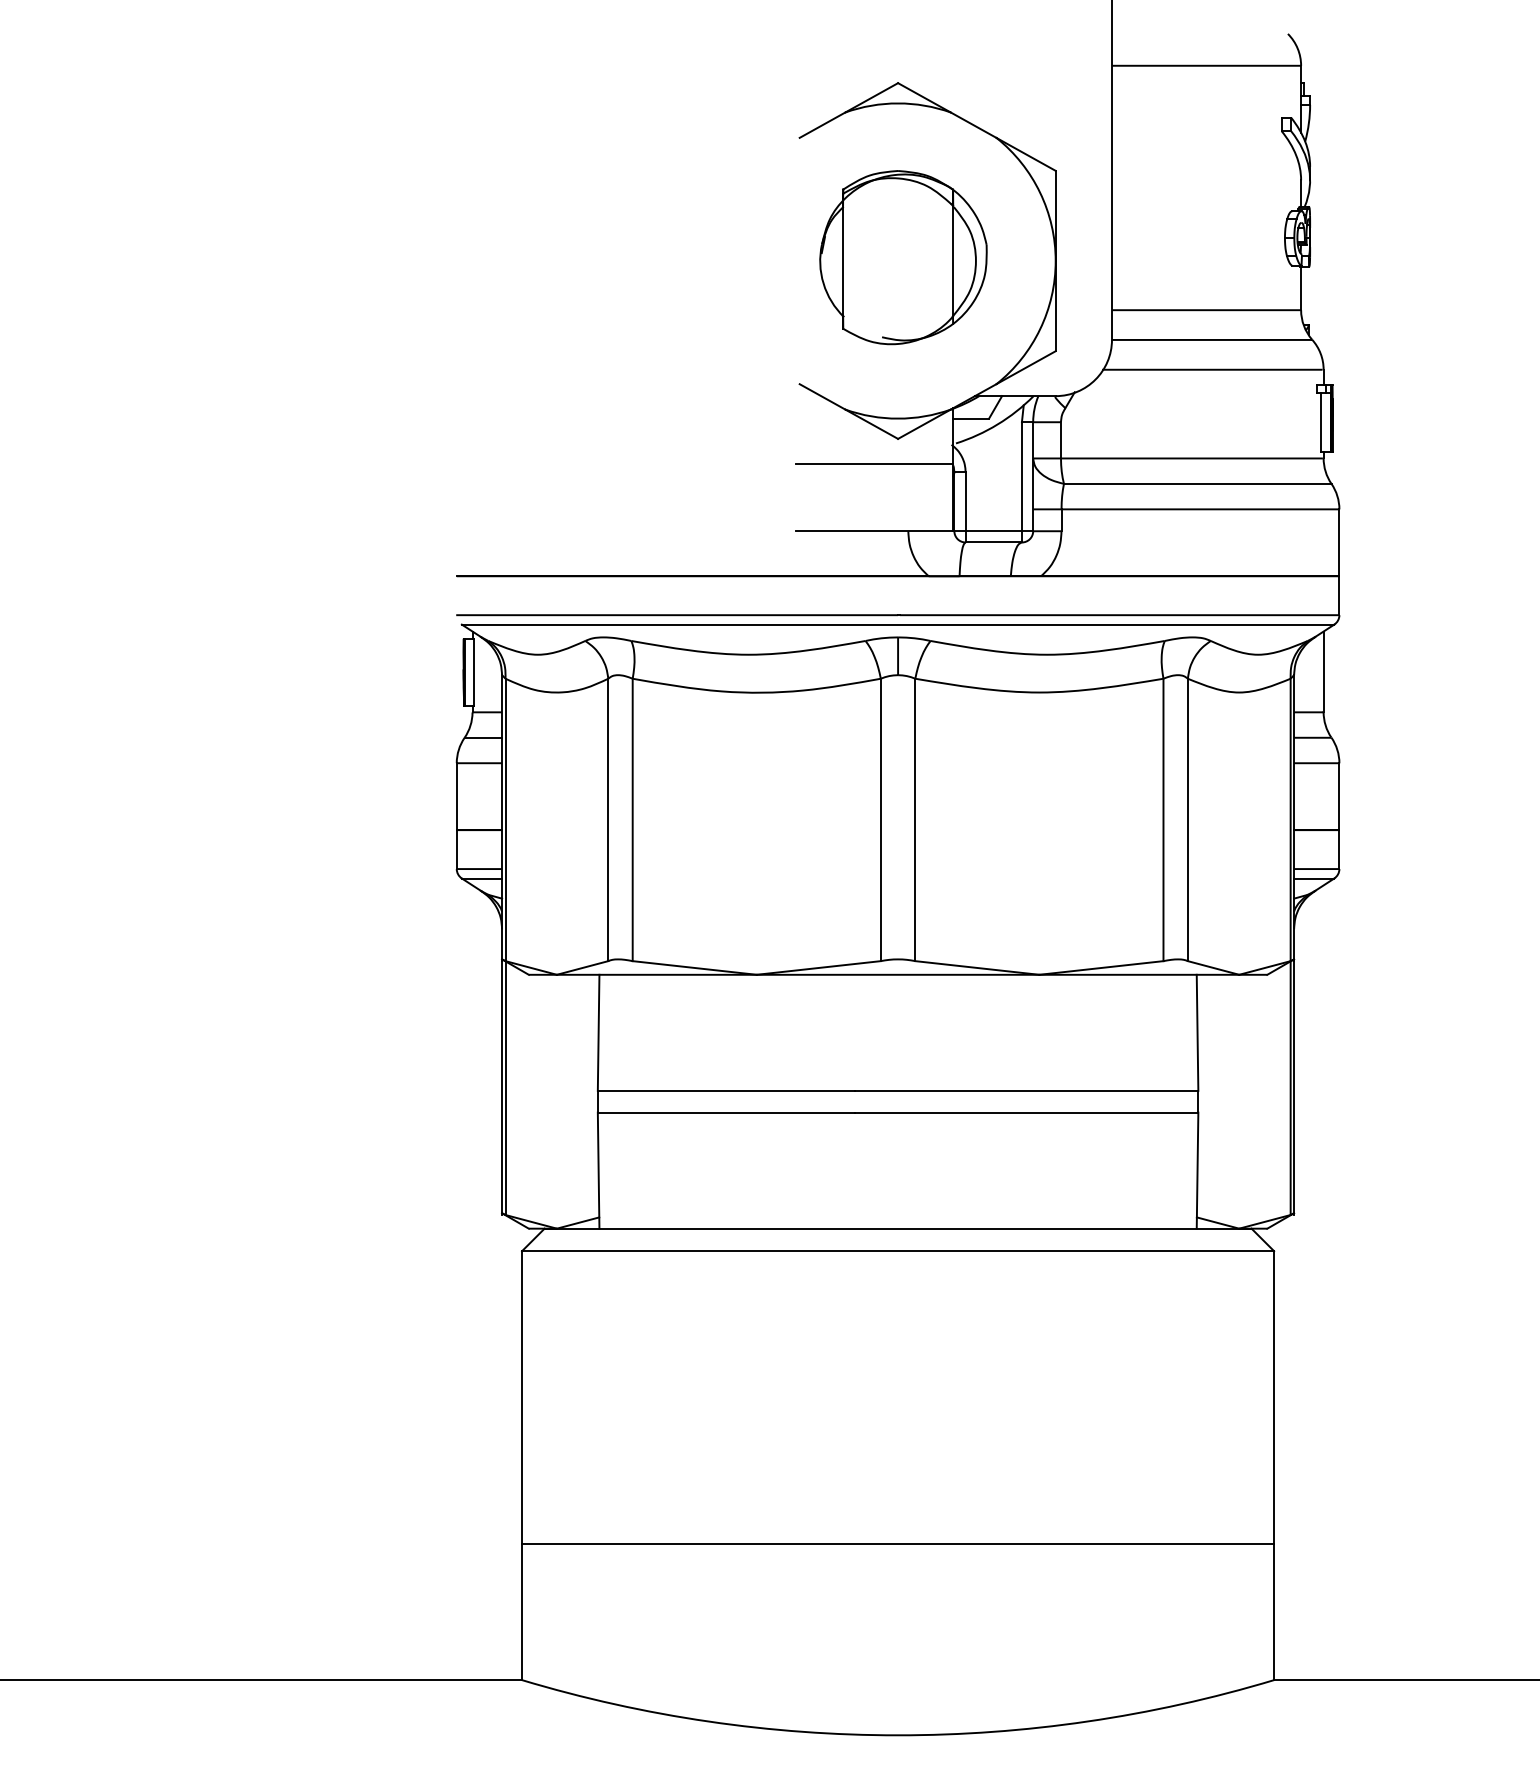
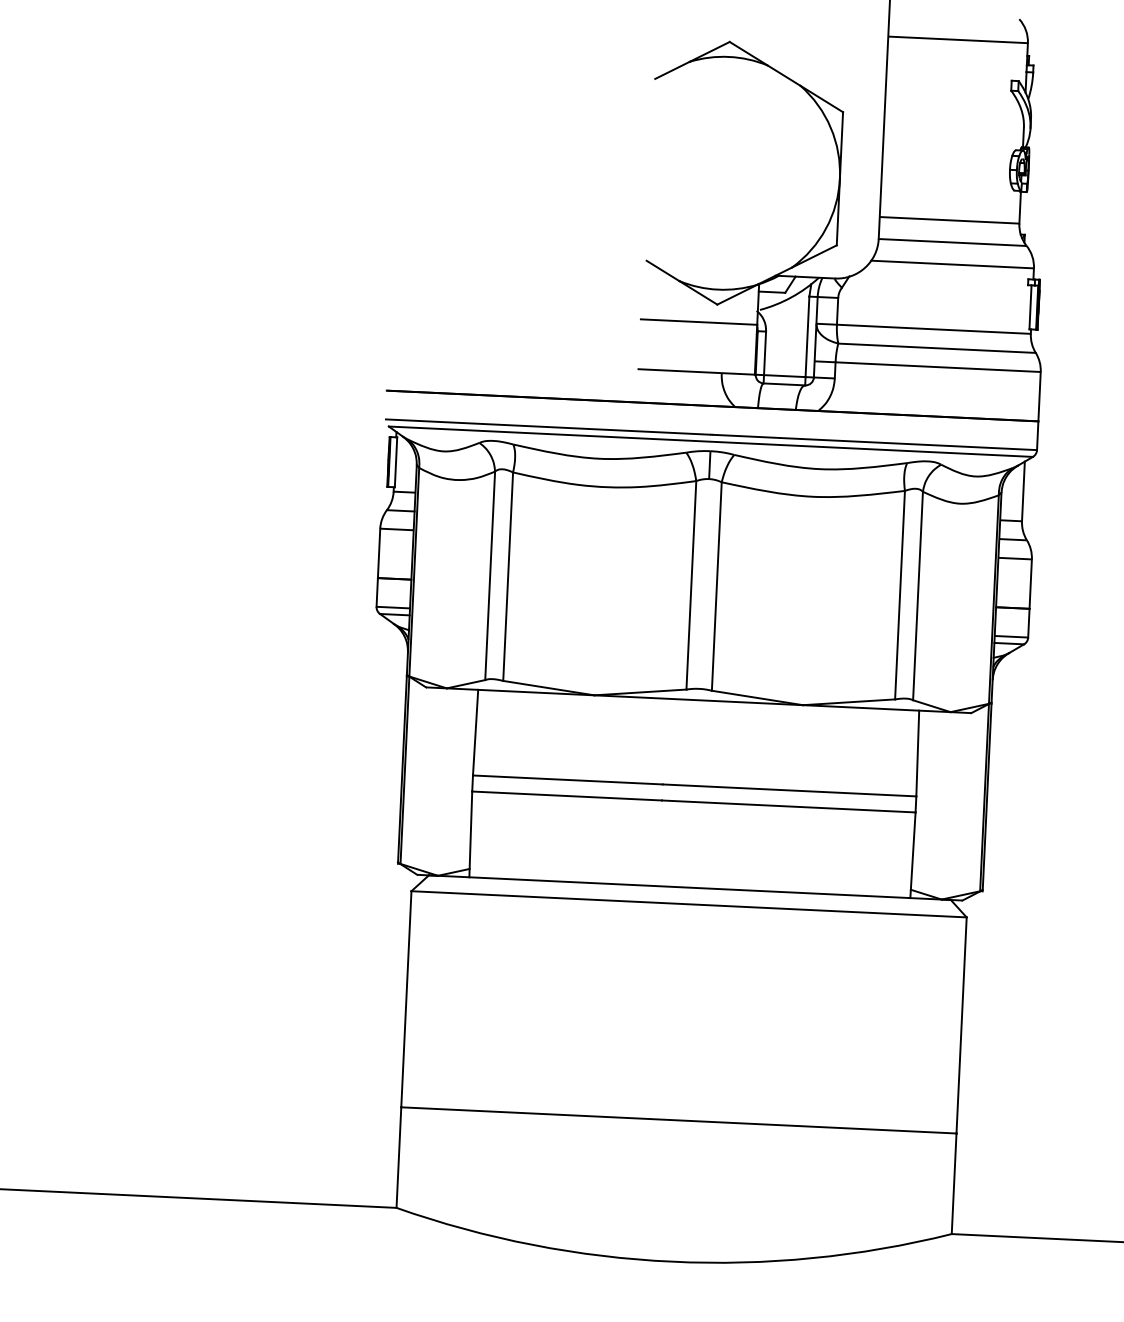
part: (903, 257) -> (727, 170), removed

